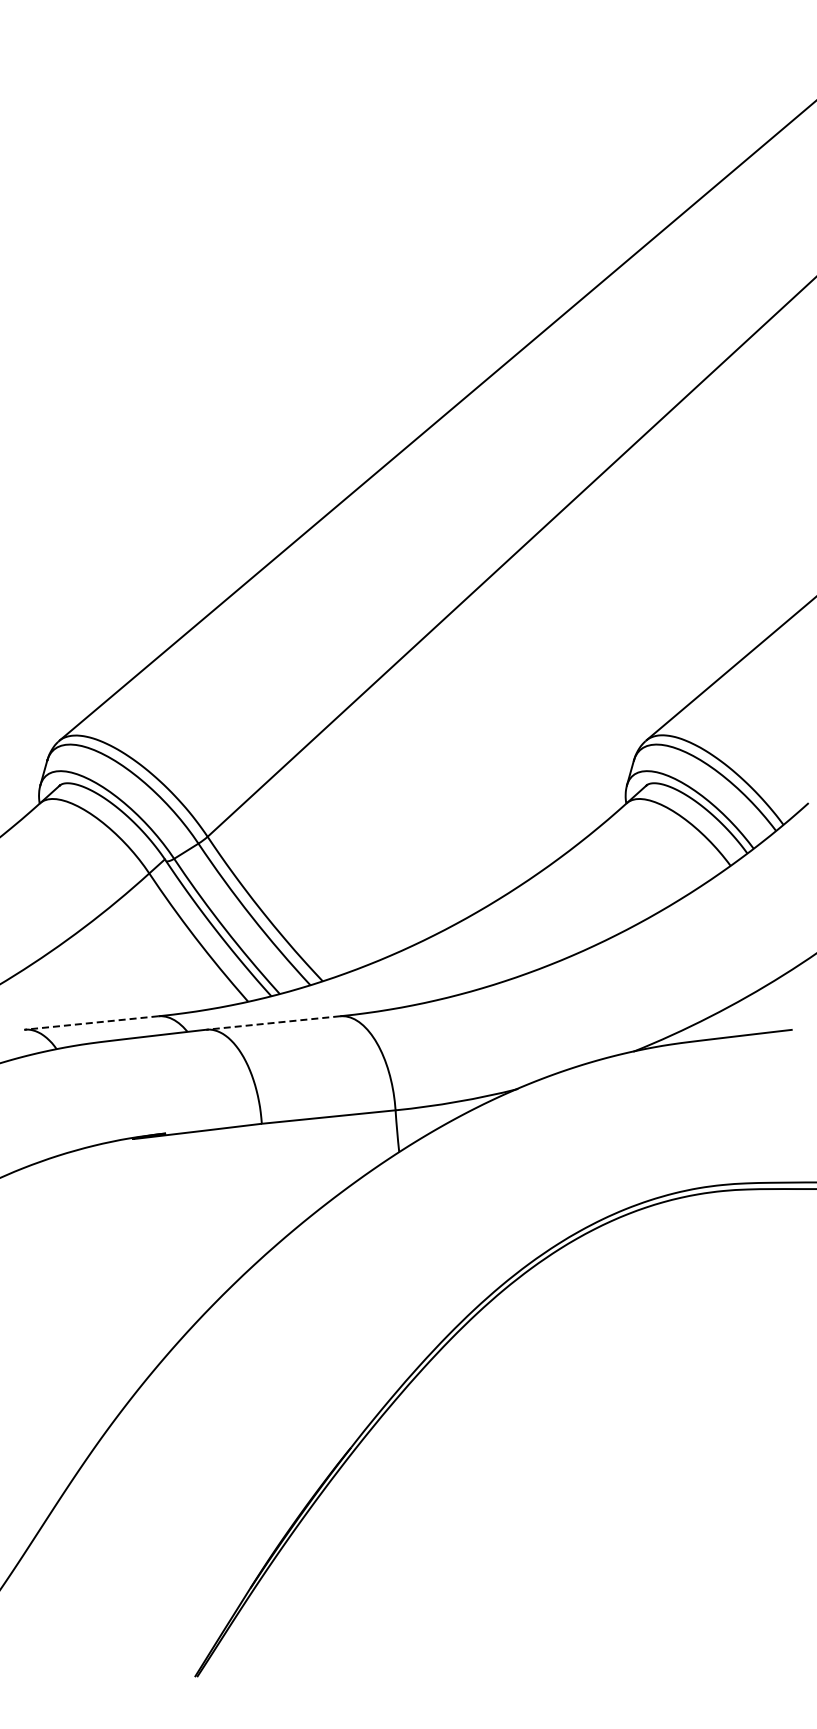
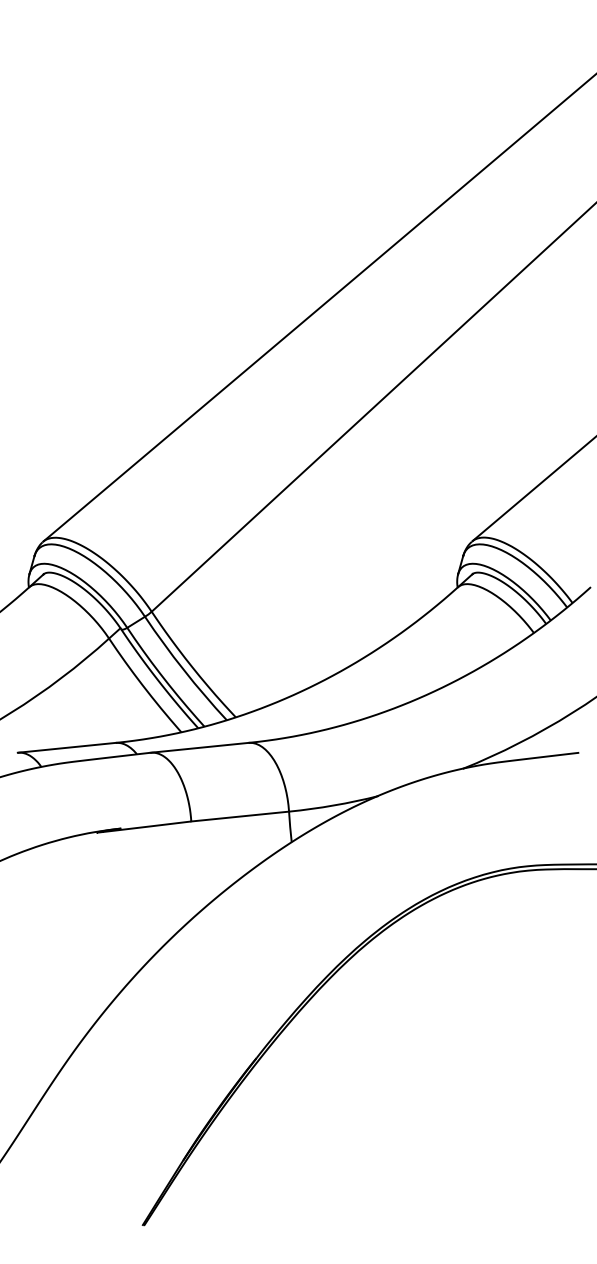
line: (90, 1023) -> (66, 748), dashed -> solid
line: (272, 1023) -> (199, 748), dashed -> solid

